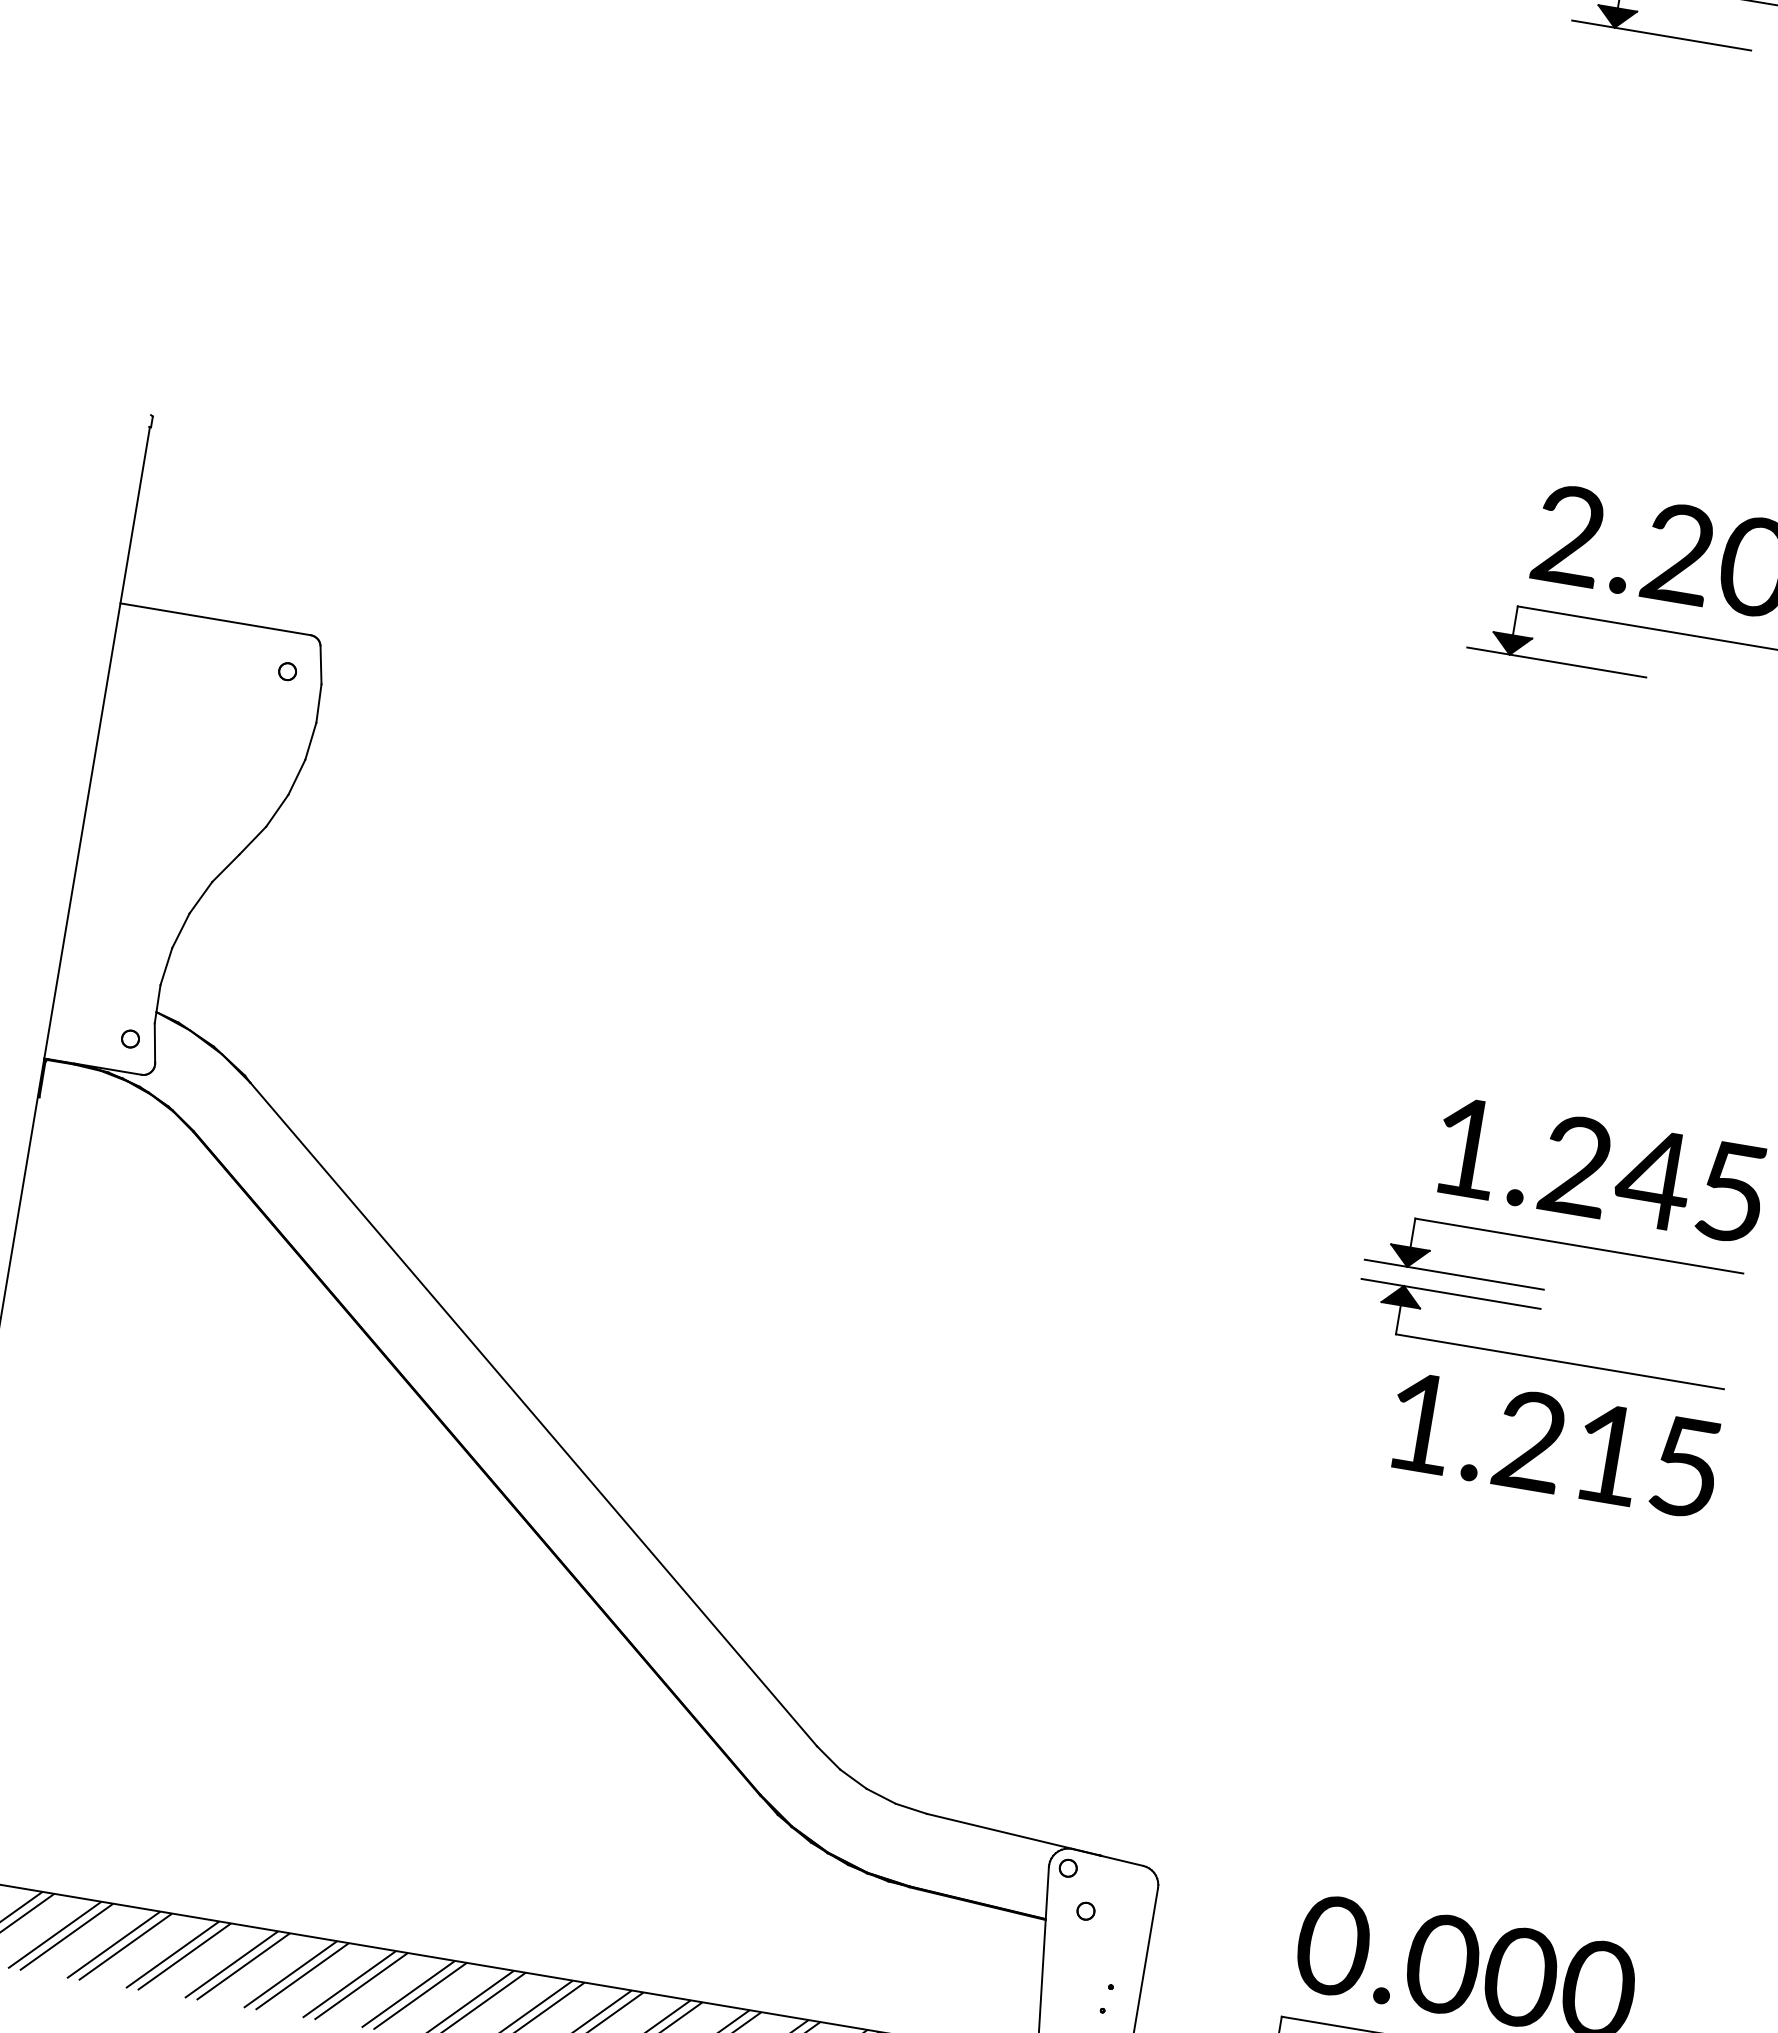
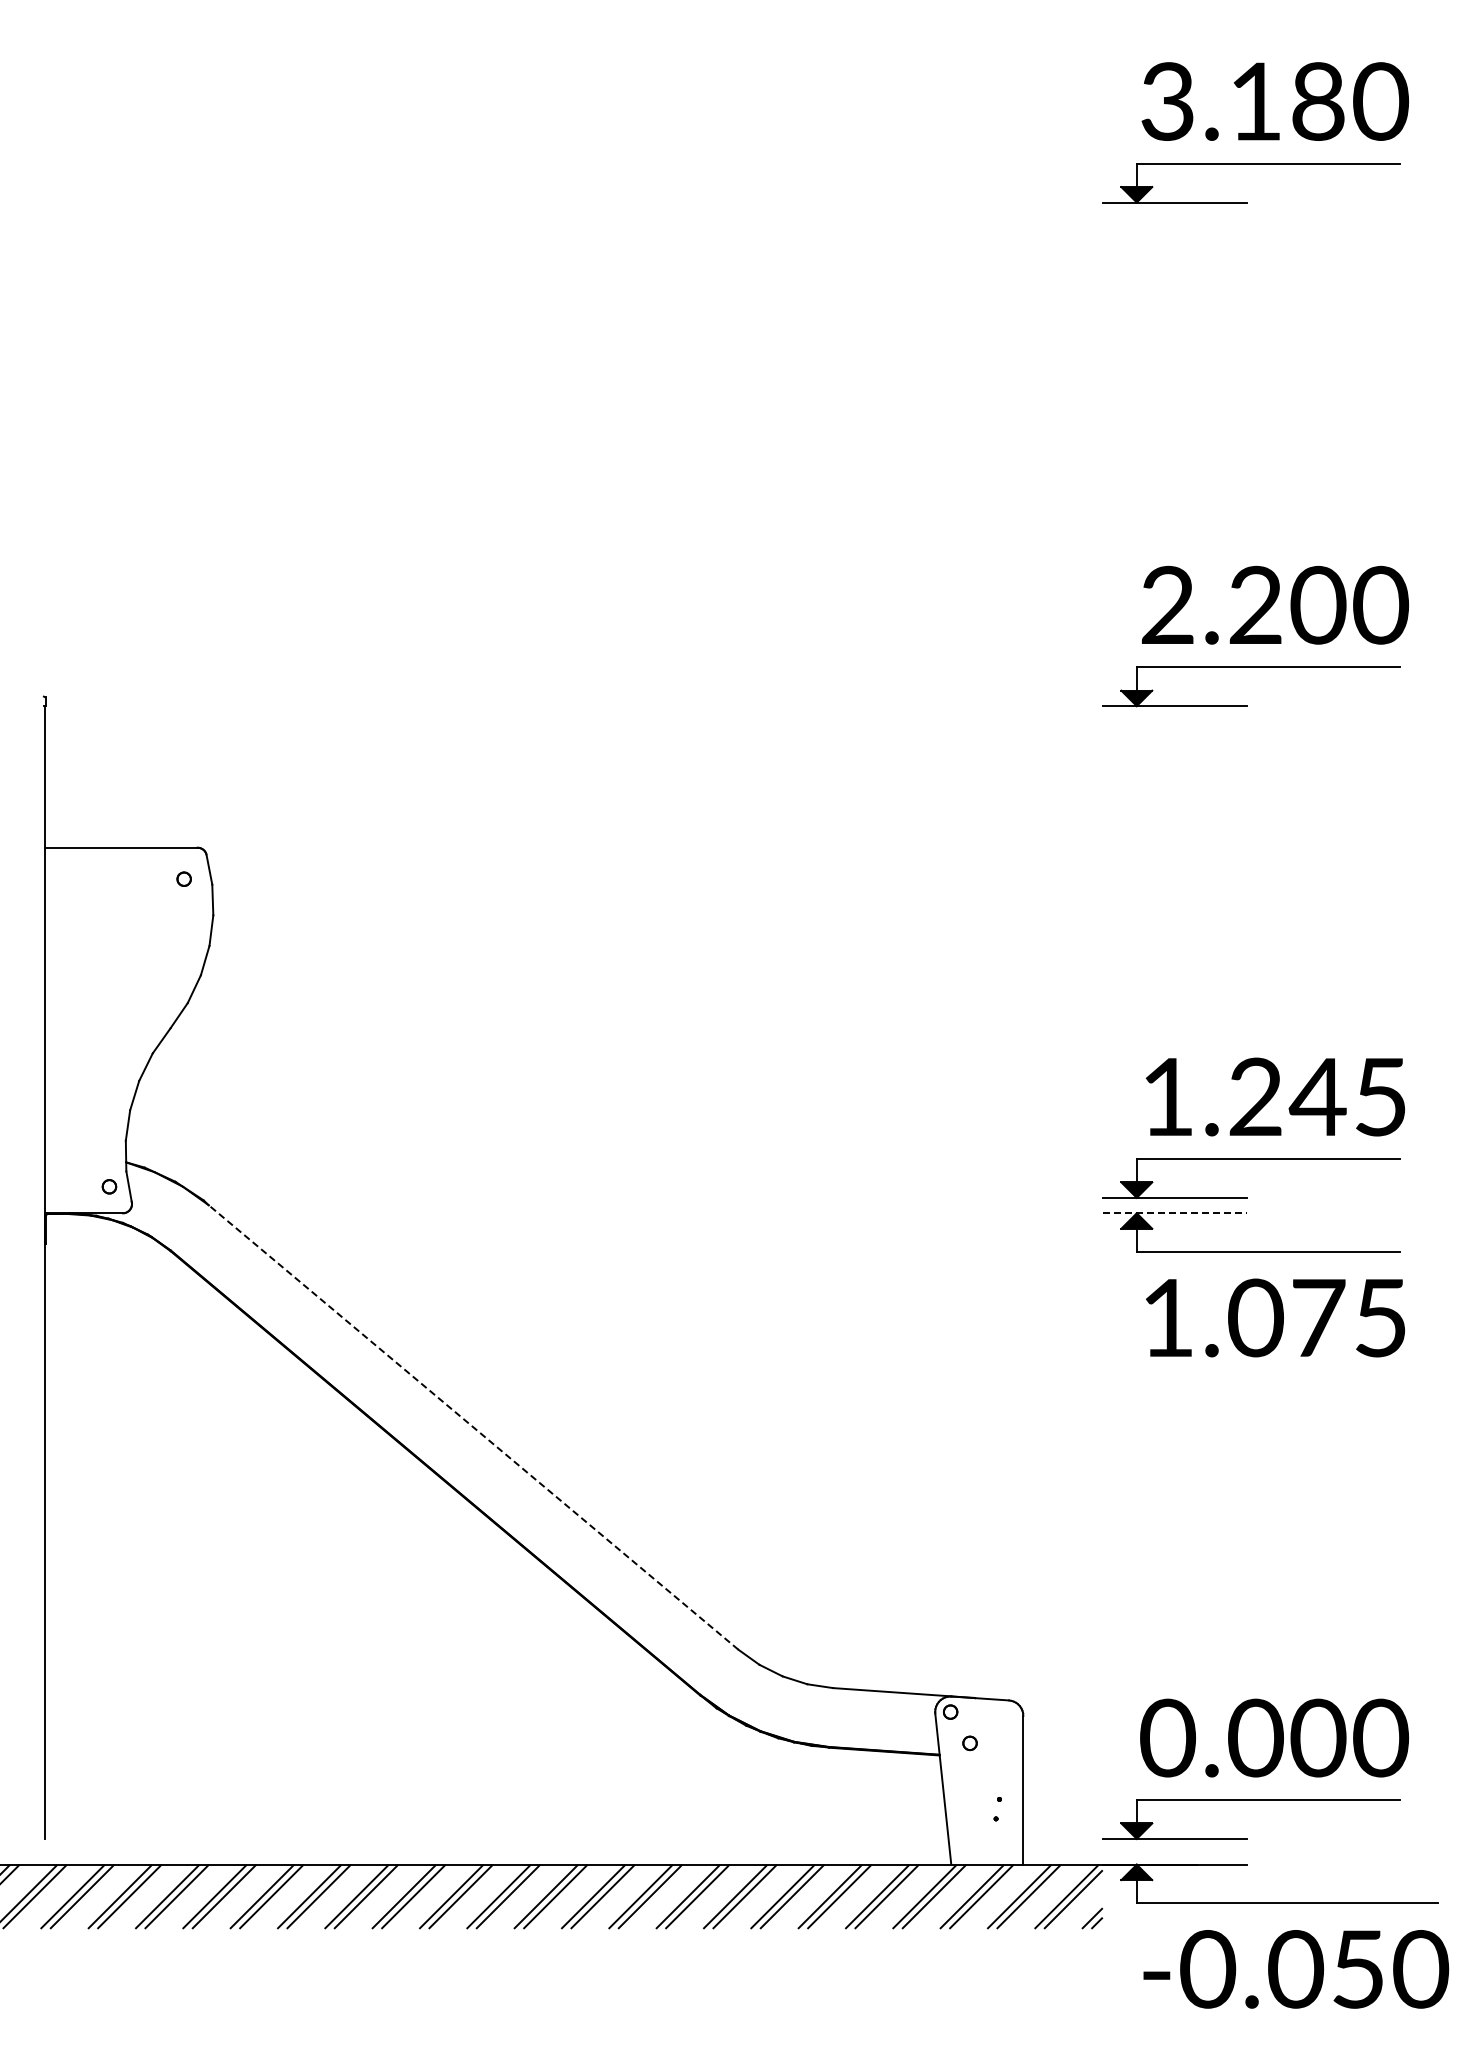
line: (1450, 1294) -> (1174, 1213), solid -> dashed
line: (533, 1414) -> (473, 1427), solid -> dashed
text: (1568, 1446) -> (1286, 1317), 1.215 -> 1.075

